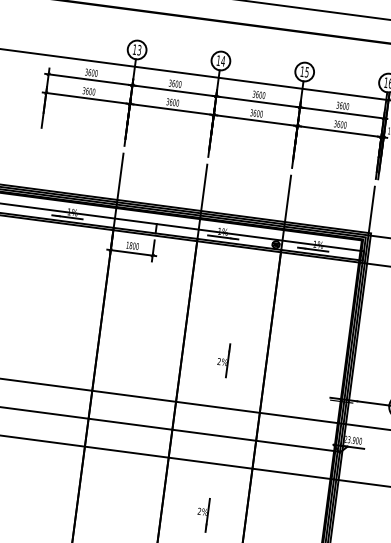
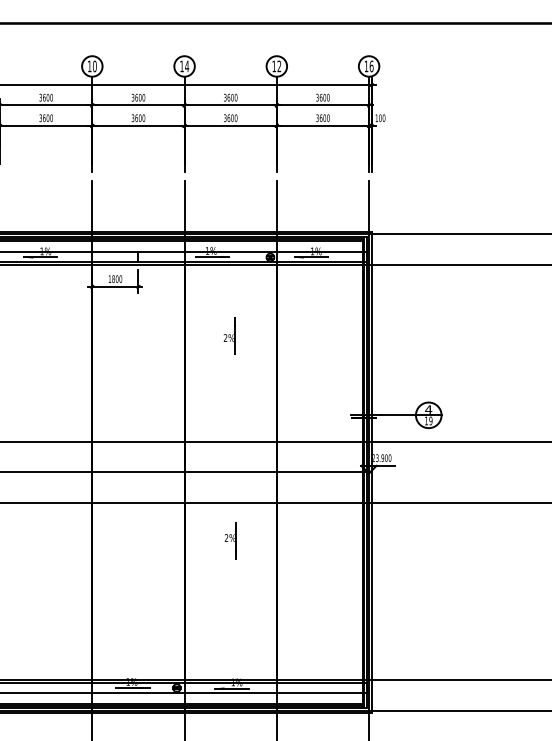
text: (139, 50) -> (94, 66), 13 -> 10
text: (307, 72) -> (279, 66), 15 -> 12
part: (223, 359) -> (229, 335), moved
part: (202, 514) -> (230, 540), moved

